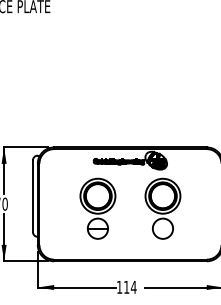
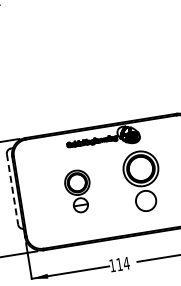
line: (32, 196) -> (12, 189), solid -> dashed
part: (97, 208) -> (78, 191), size x0.7

